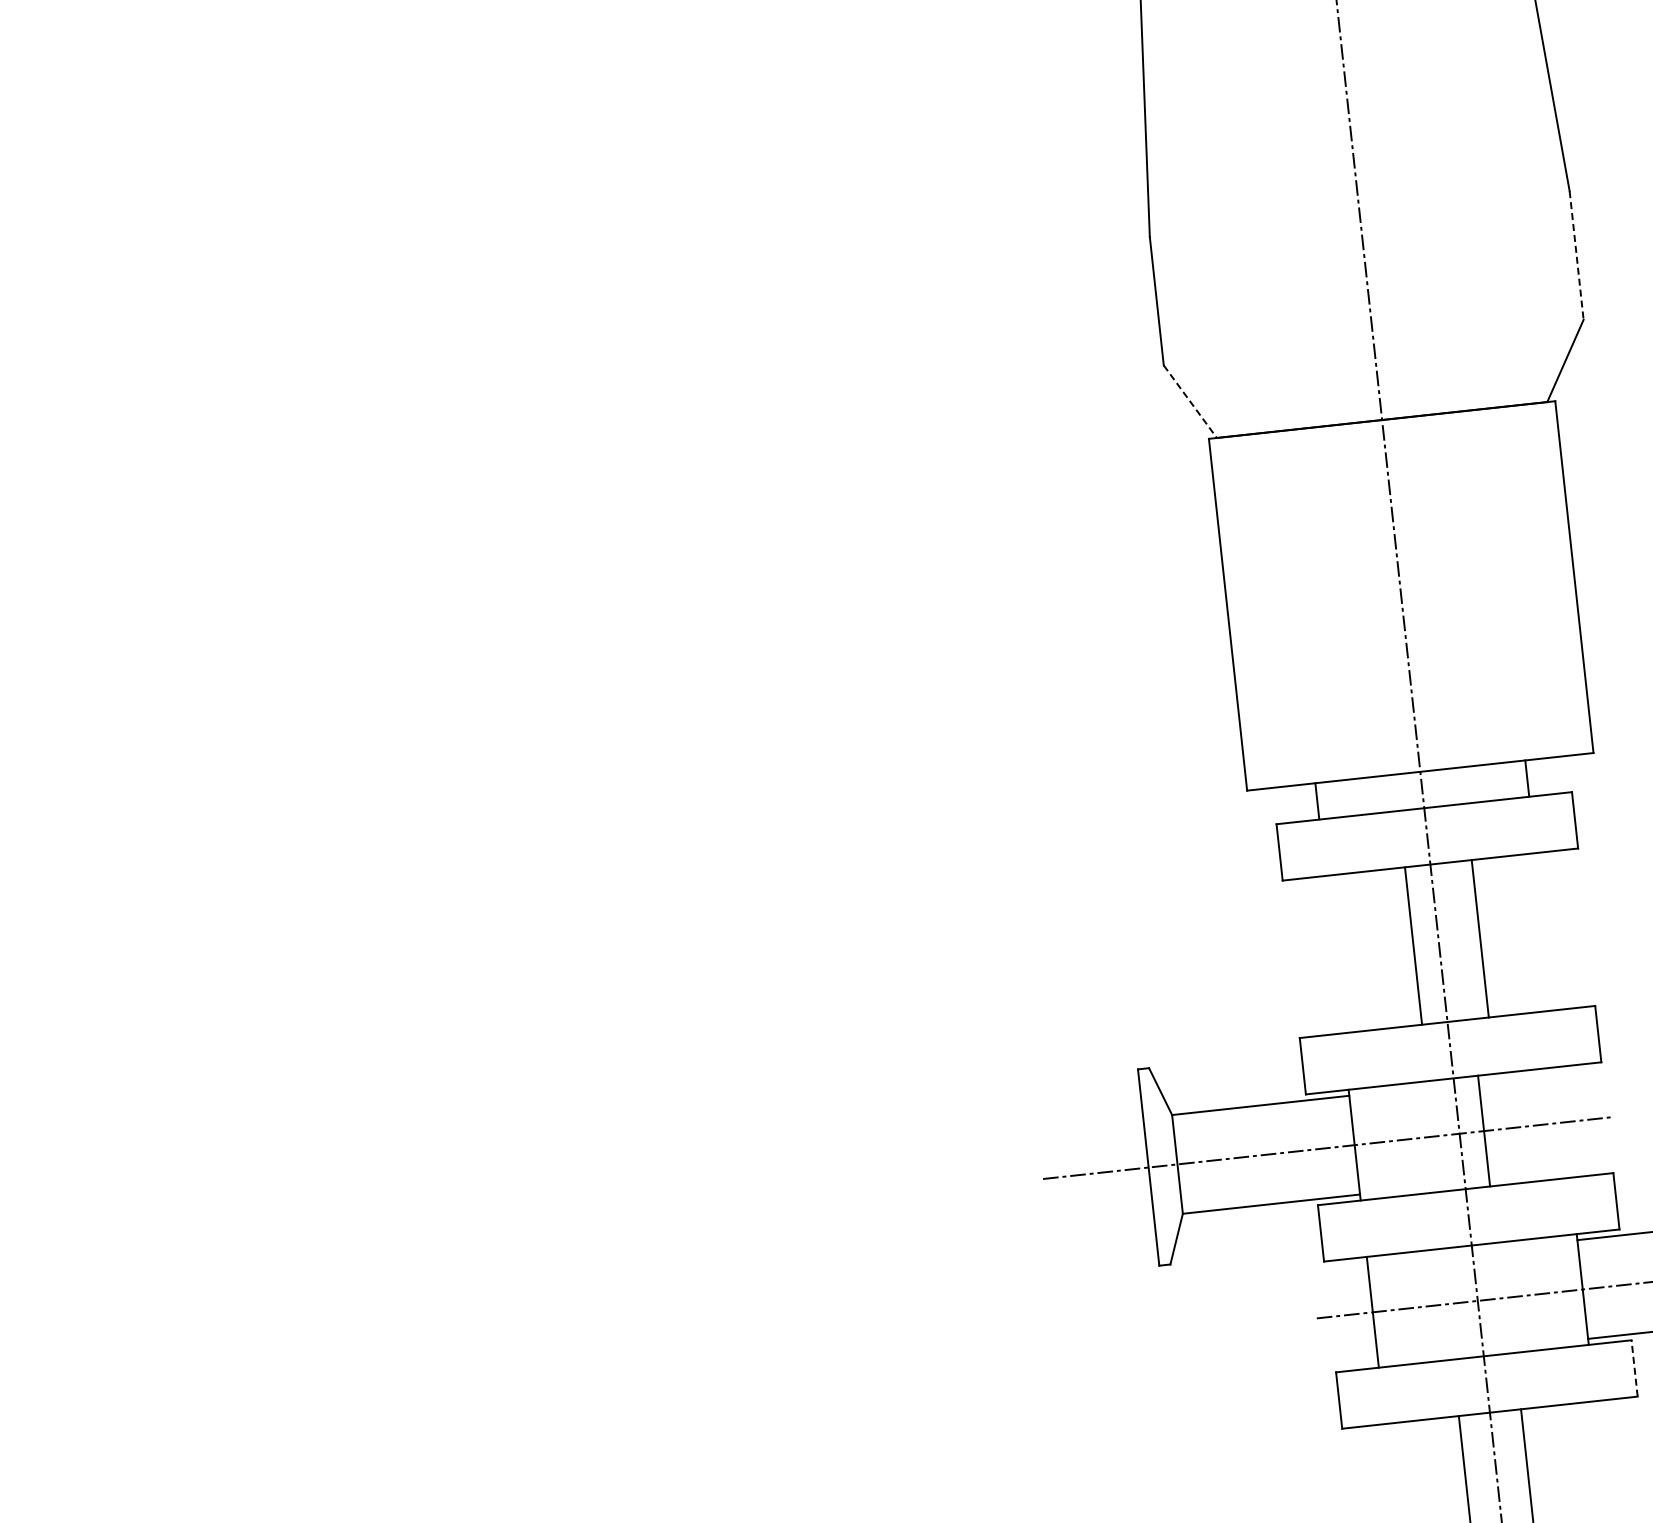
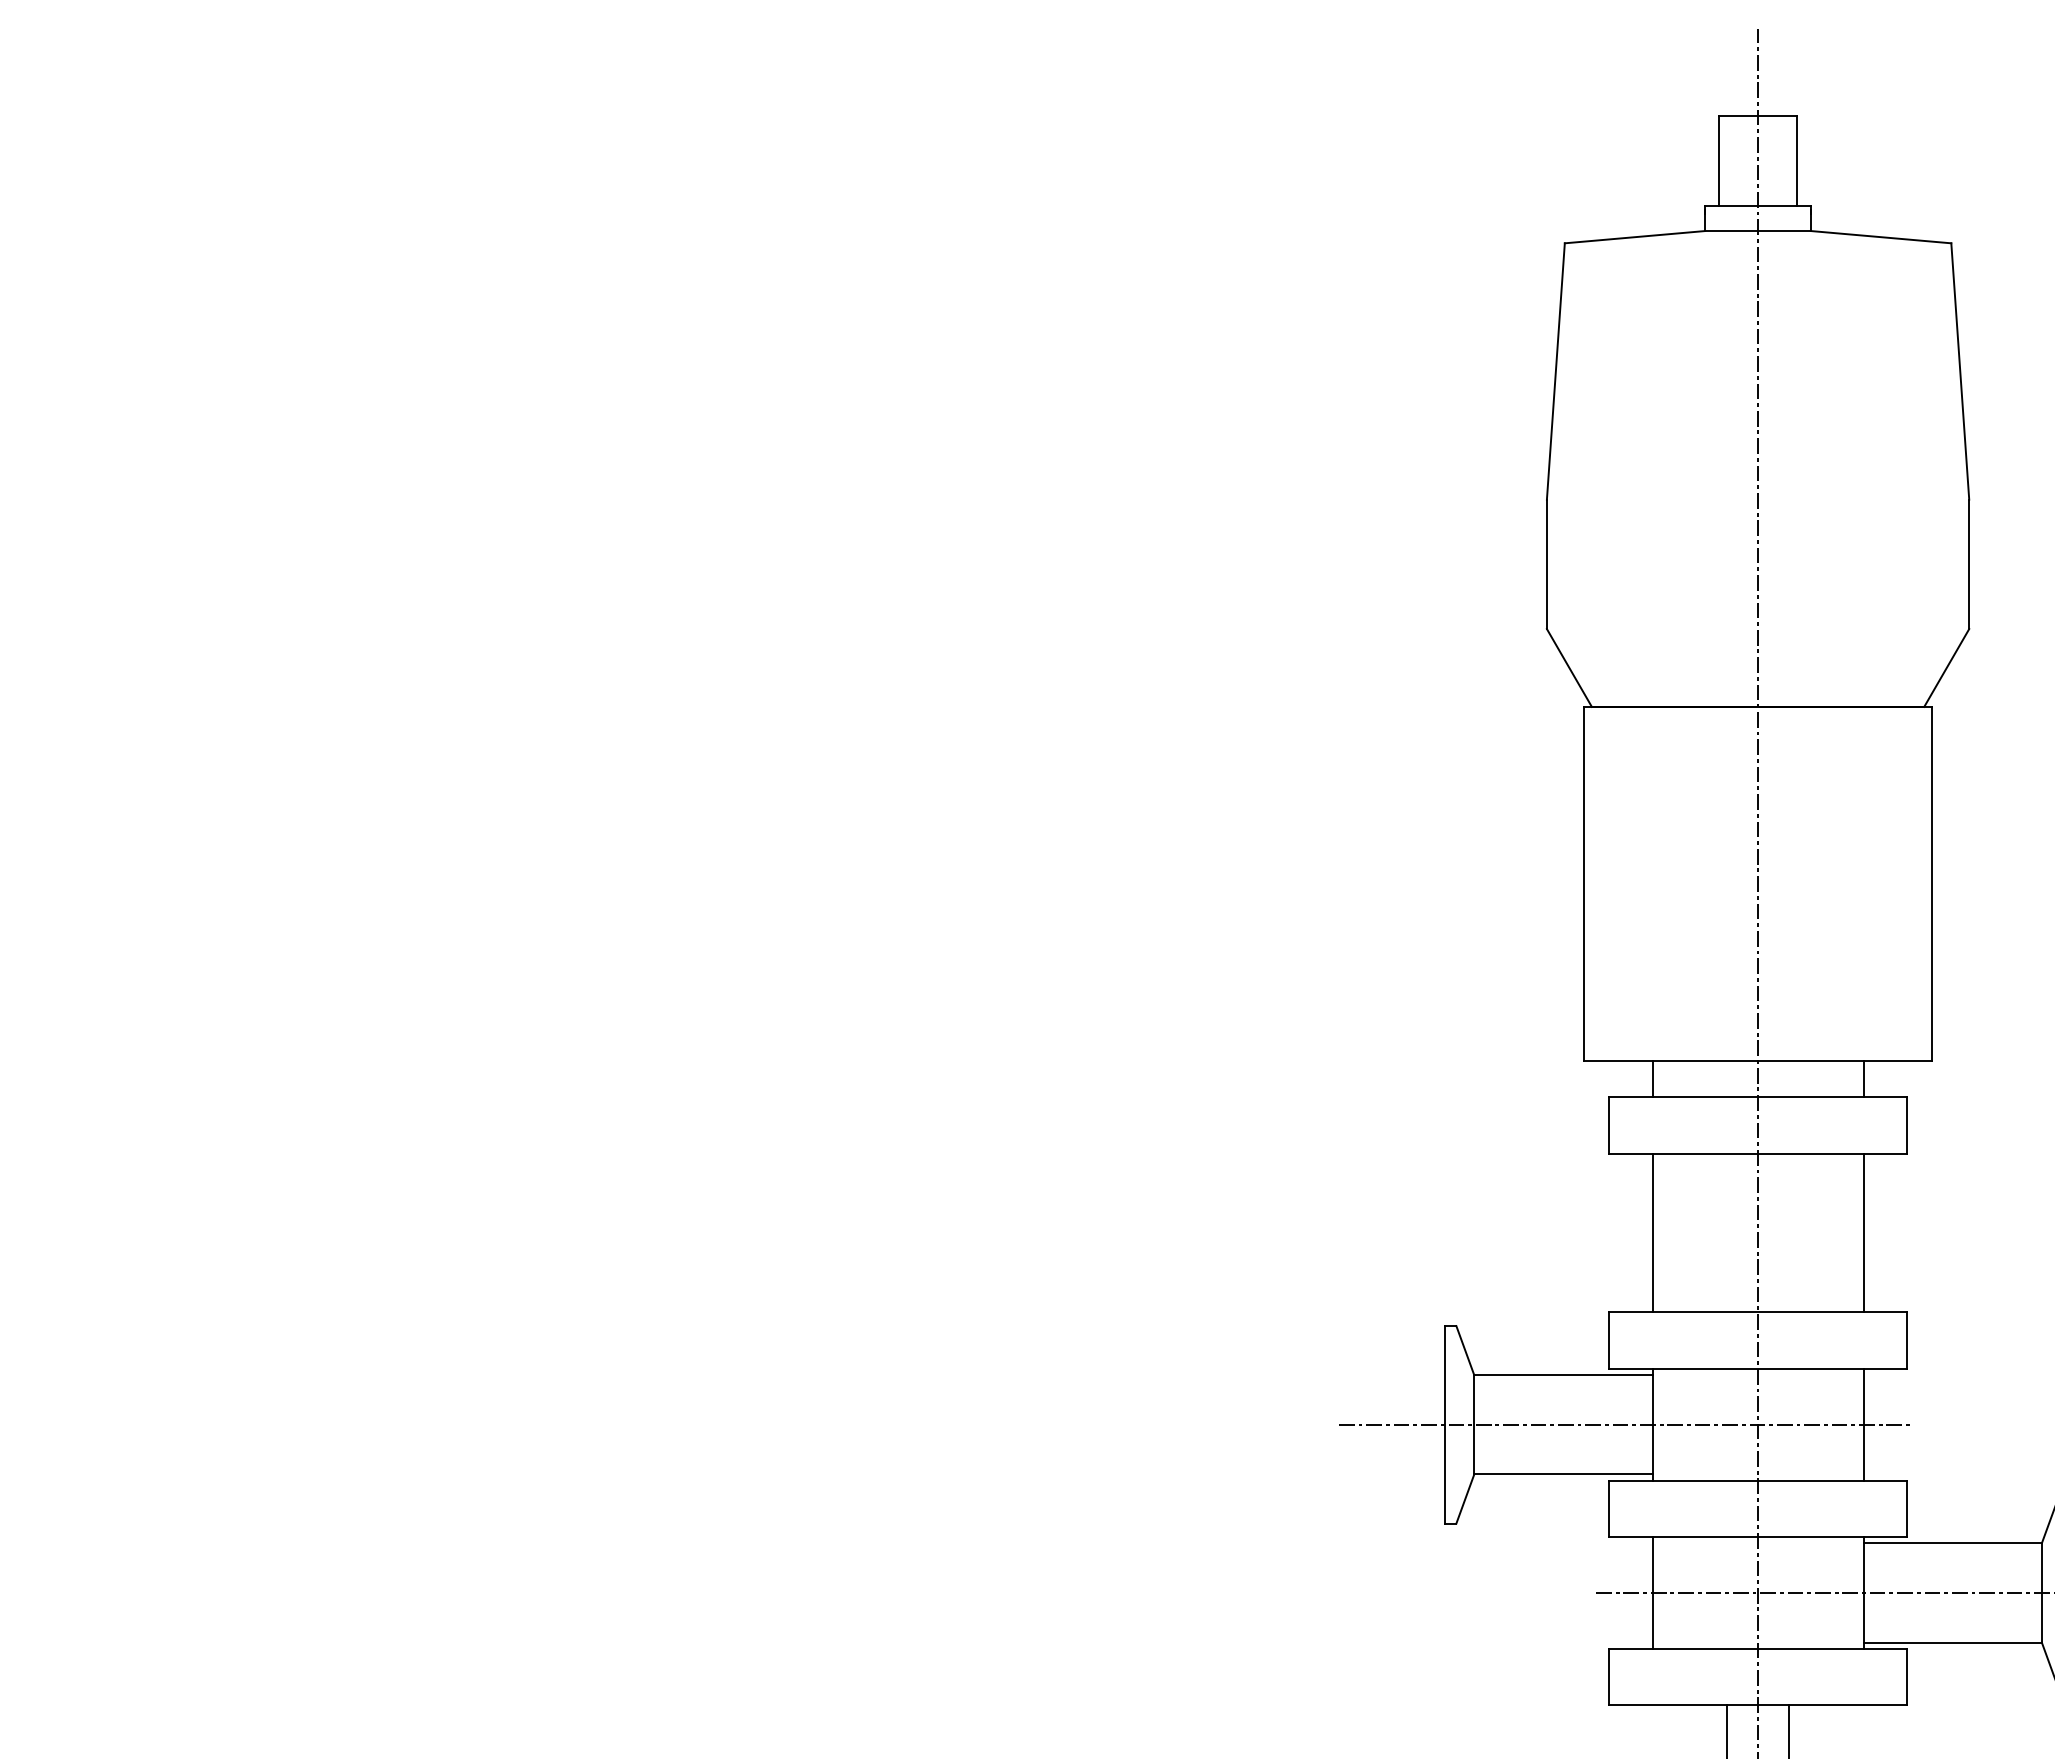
line: (1576, 255) -> (1969, 564), dashed -> solid
line: (1190, 401) -> (1569, 667), dashed -> solid
line: (1480, 939) -> (1863, 1233), moved
line: (1413, 946) -> (1652, 1233), moved
line: (1483, 1130) -> (1863, 1424), moved
line: (1634, 1367) -> (1906, 1676), dashed -> solid

